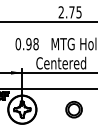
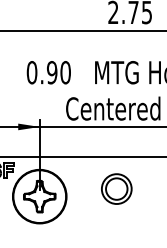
text: (35, 43) -> (64, 71), 0.98 -> 0.90
part: (73, 109) -> (115, 188), moved

